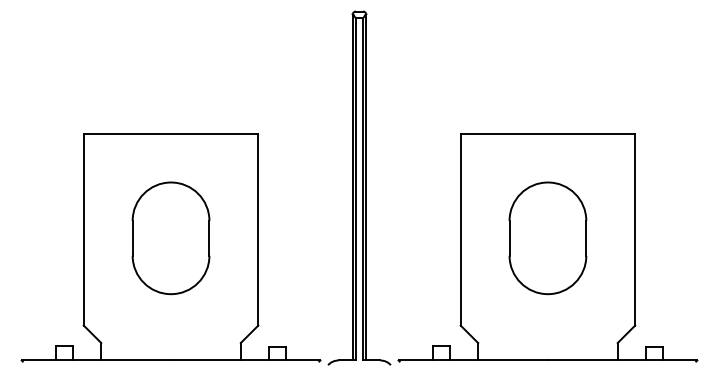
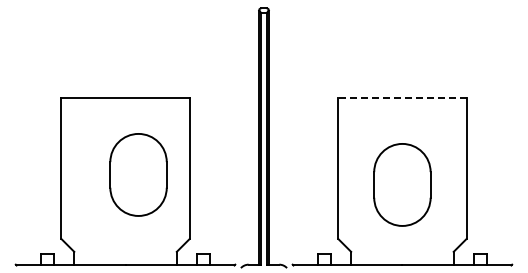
line: (546, 134) -> (401, 98), solid -> dashed
part: (170, 237) -> (138, 174), moved
part: (548, 237) -> (402, 184), moved

